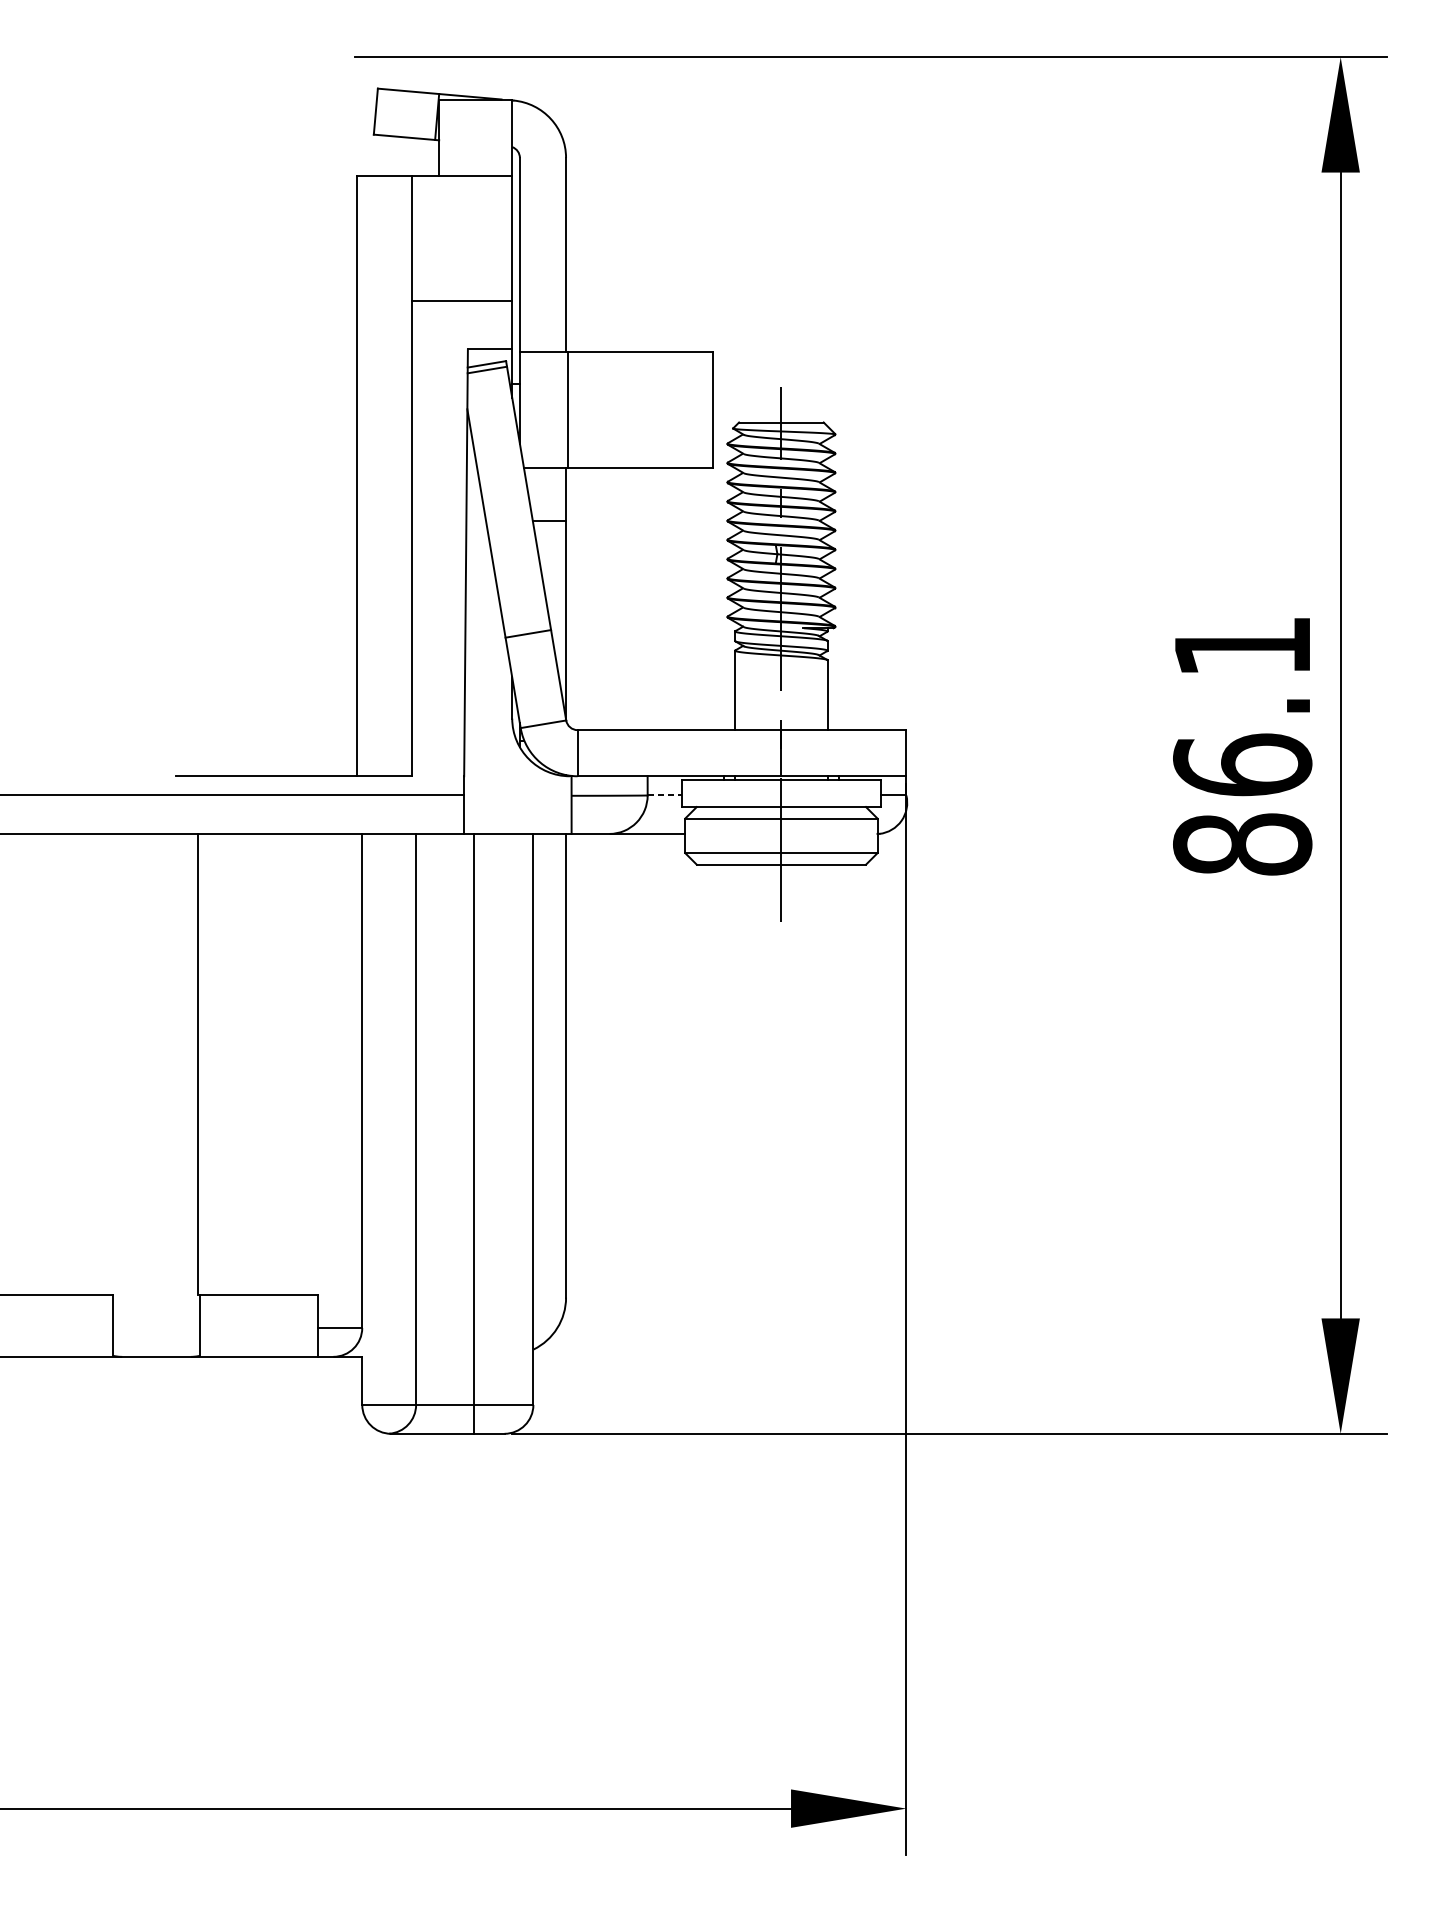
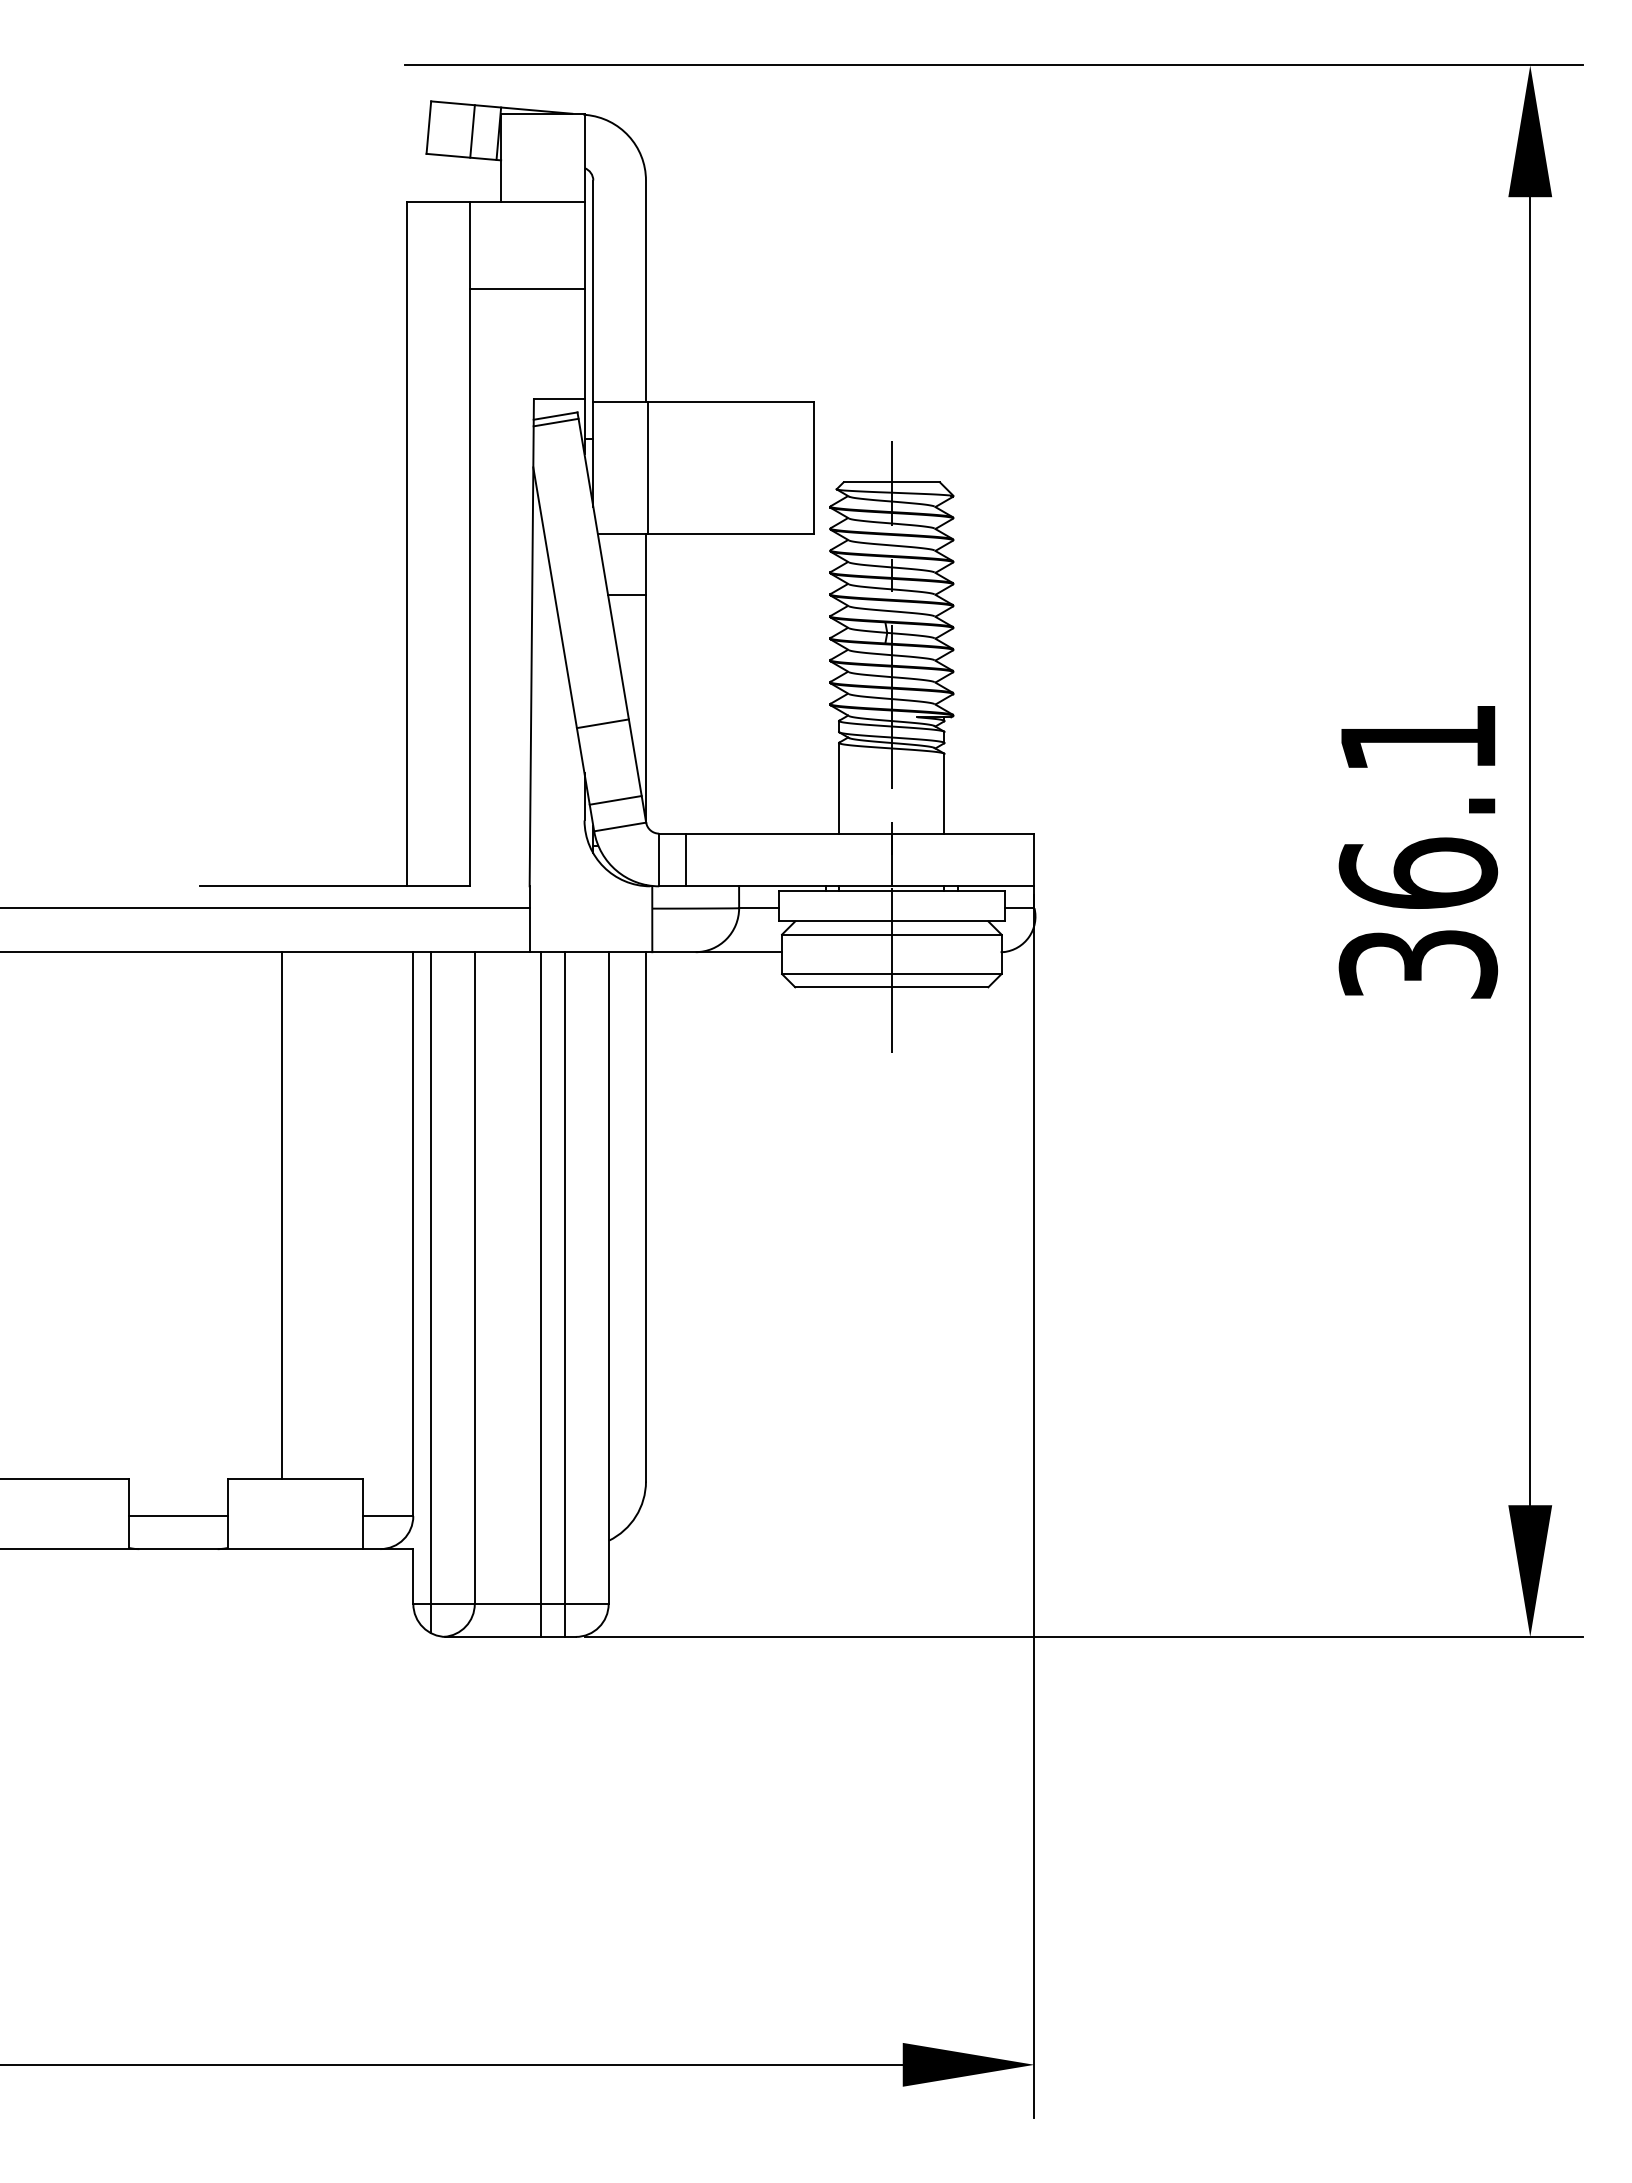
line: (414, 115) -> (472, 131), added
line: (462, 301) -> (527, 289), moved
line: (539, 701) -> (615, 800), added
line: (600, 752) -> (685, 859), added
line: (664, 795) -> (758, 908), dashed -> solid
text: (1242, 843) -> (1418, 963), 86.1 -> 36.1
line: (197, 1064) -> (281, 1215), moved
line: (377, 1132) -> (430, 1292), added
line: (494, 1133) -> (564, 1294), added
line: (156, 1328) -> (178, 1516), added

